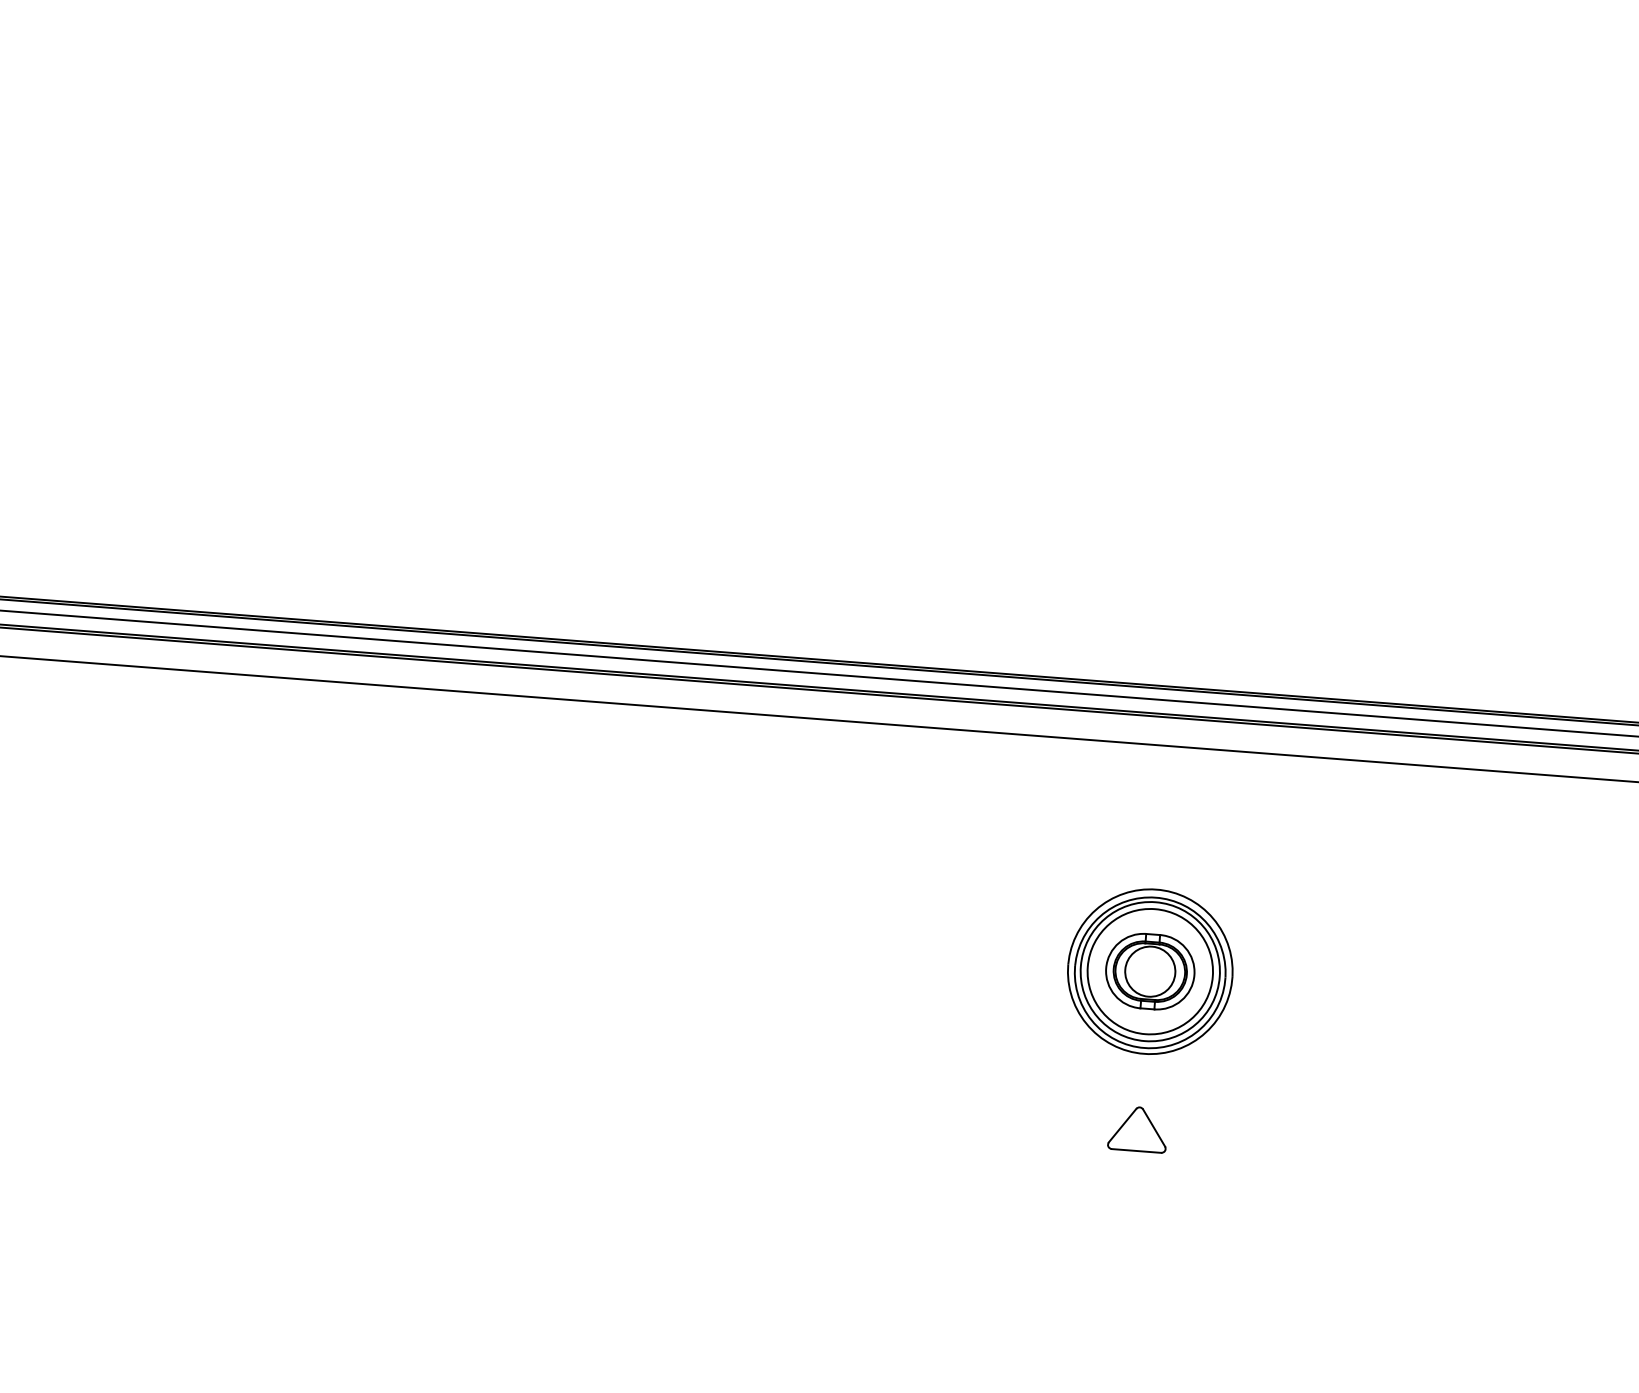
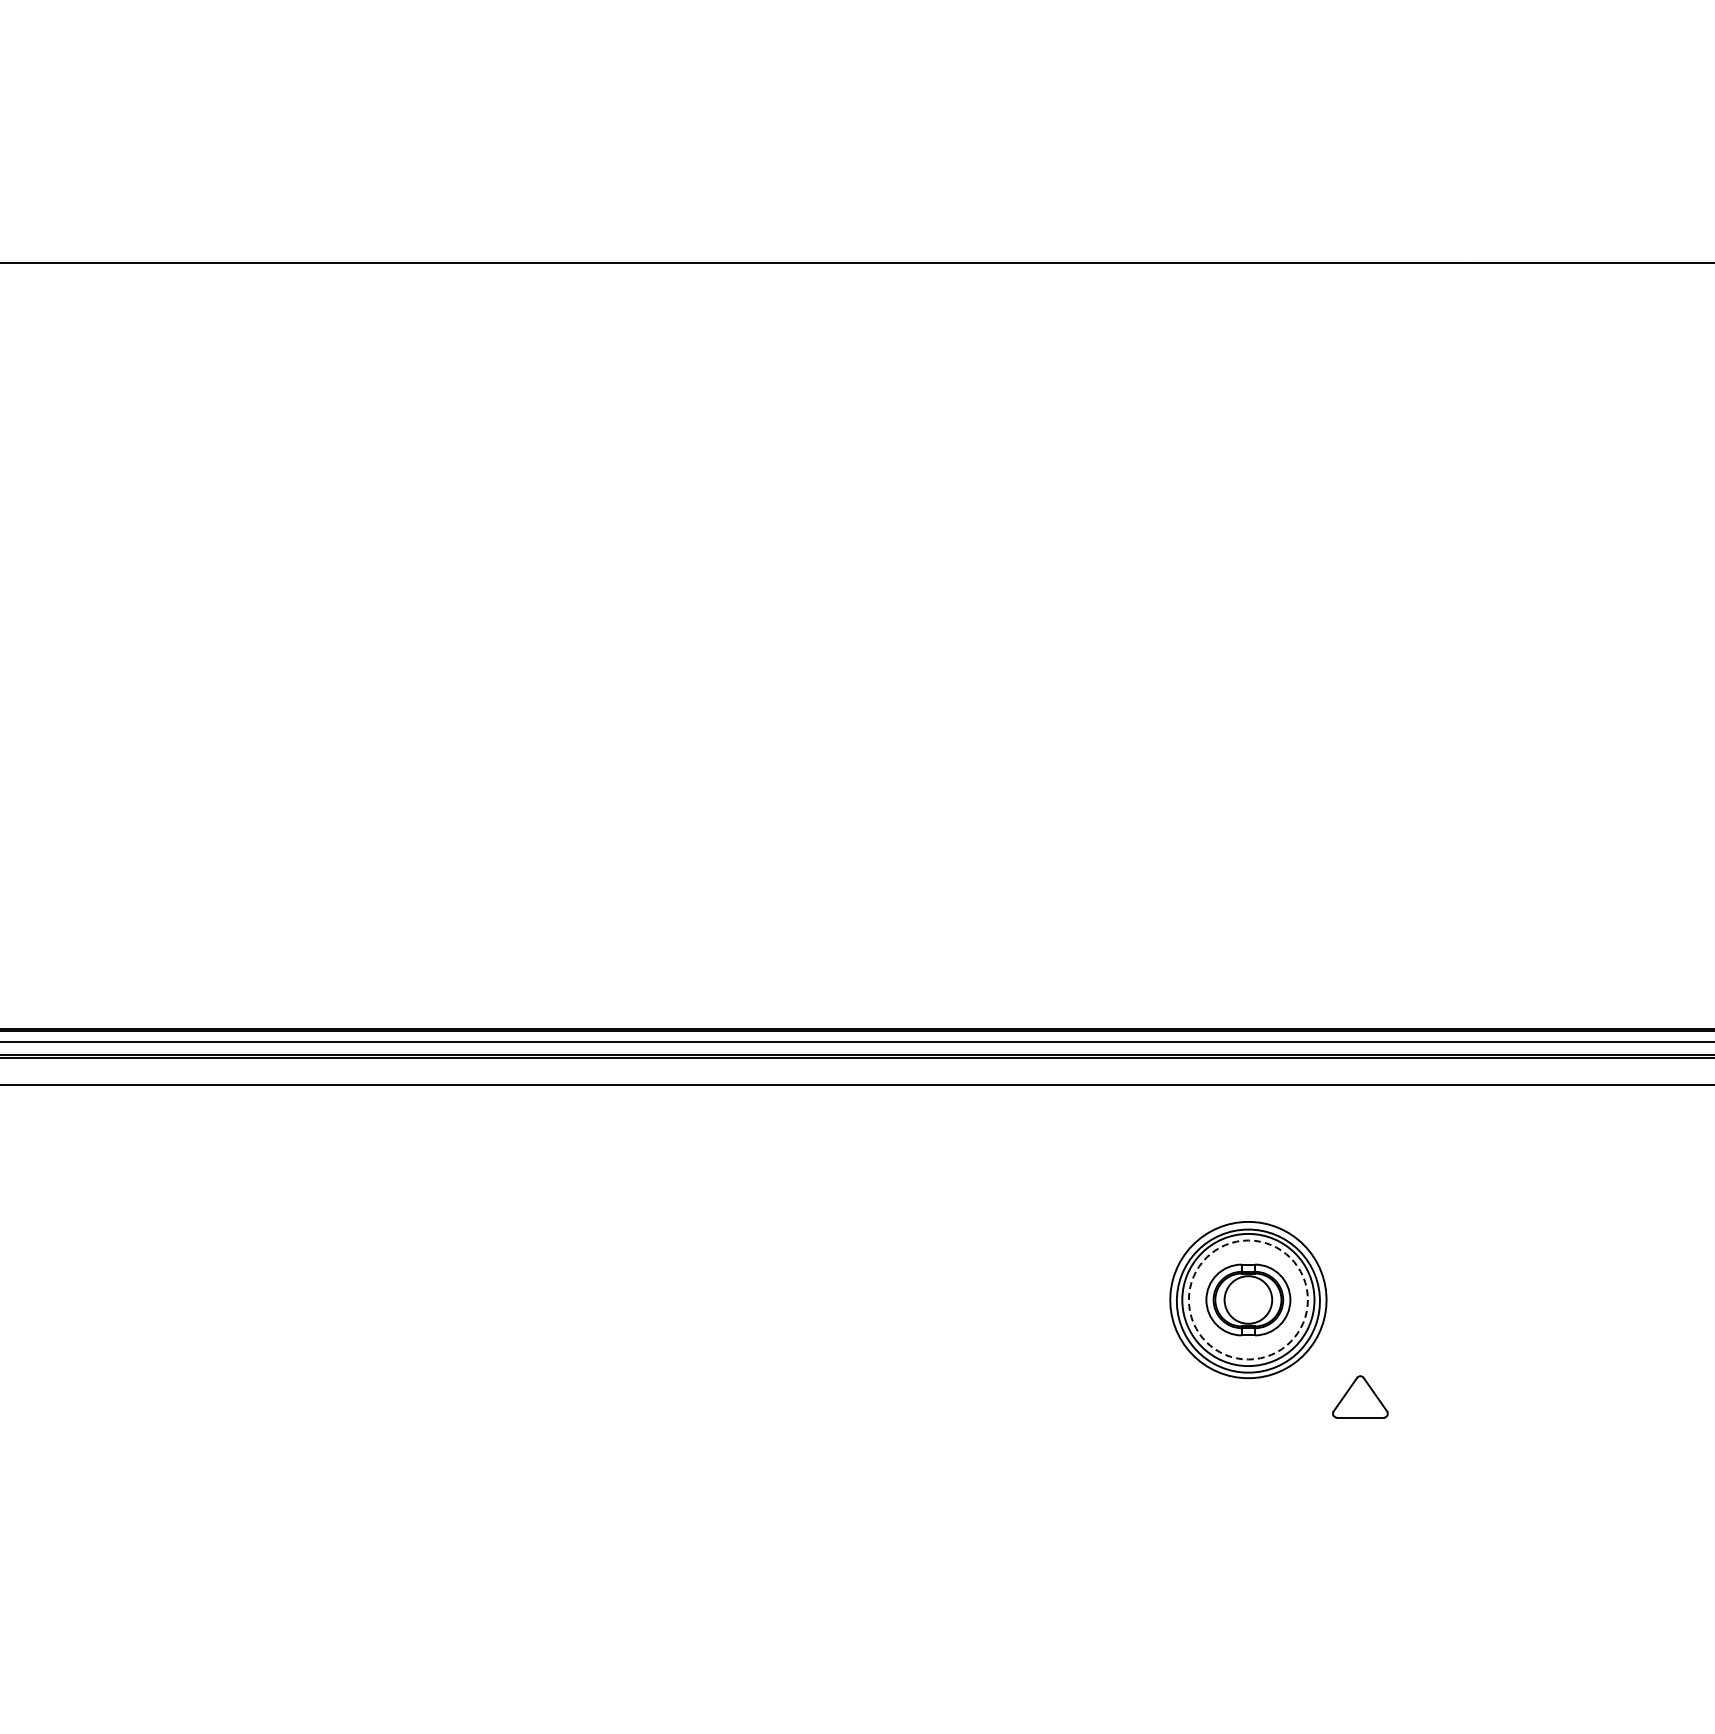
circle: (1149, 971) -> (1247, 1299), solid -> dashed
part: (1138, 1128) -> (1360, 1396), moved

